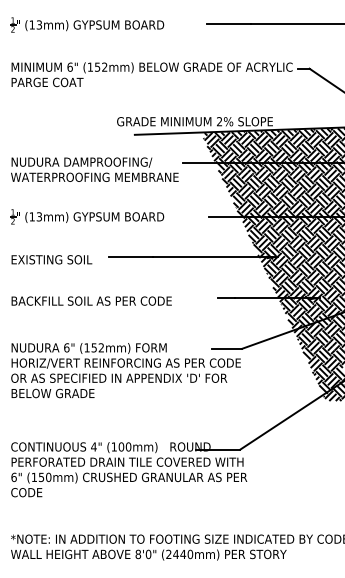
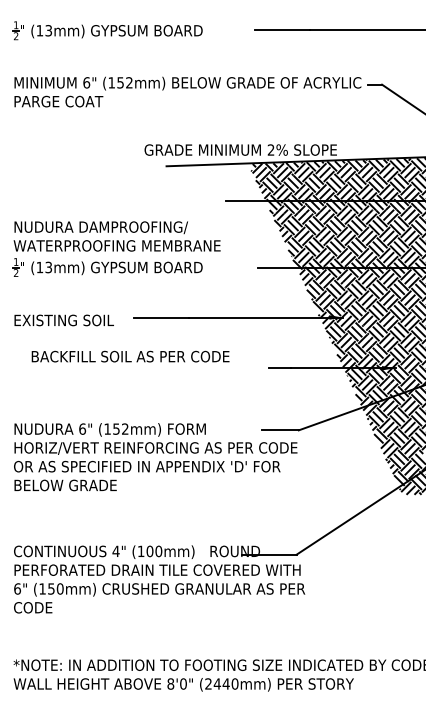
text: (94, 169) -> (116, 236), moved
text: (91, 300) -> (130, 355), moved

